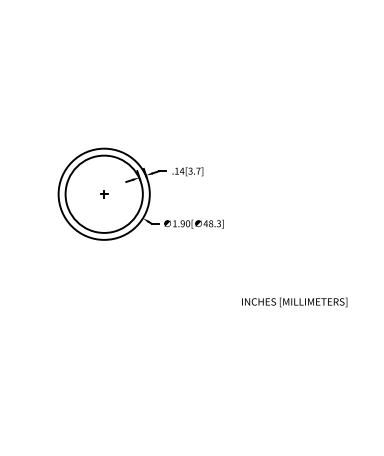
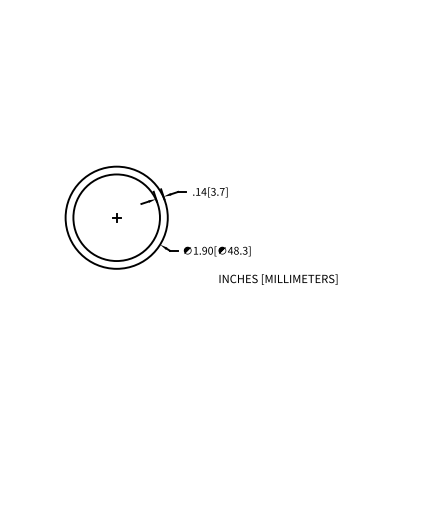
text: (294, 302) -> (278, 279), moved

